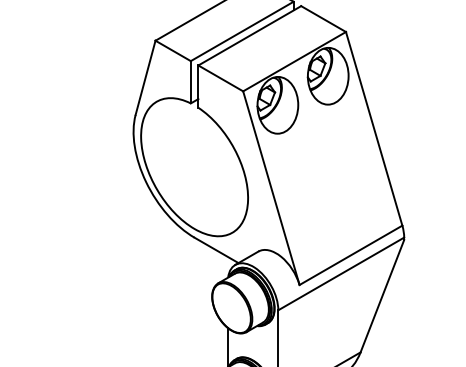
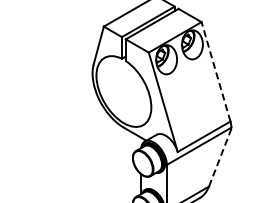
line: (375, 128) -> (216, 71), solid -> dashed
line: (382, 295) -> (220, 157), solid -> dashed

